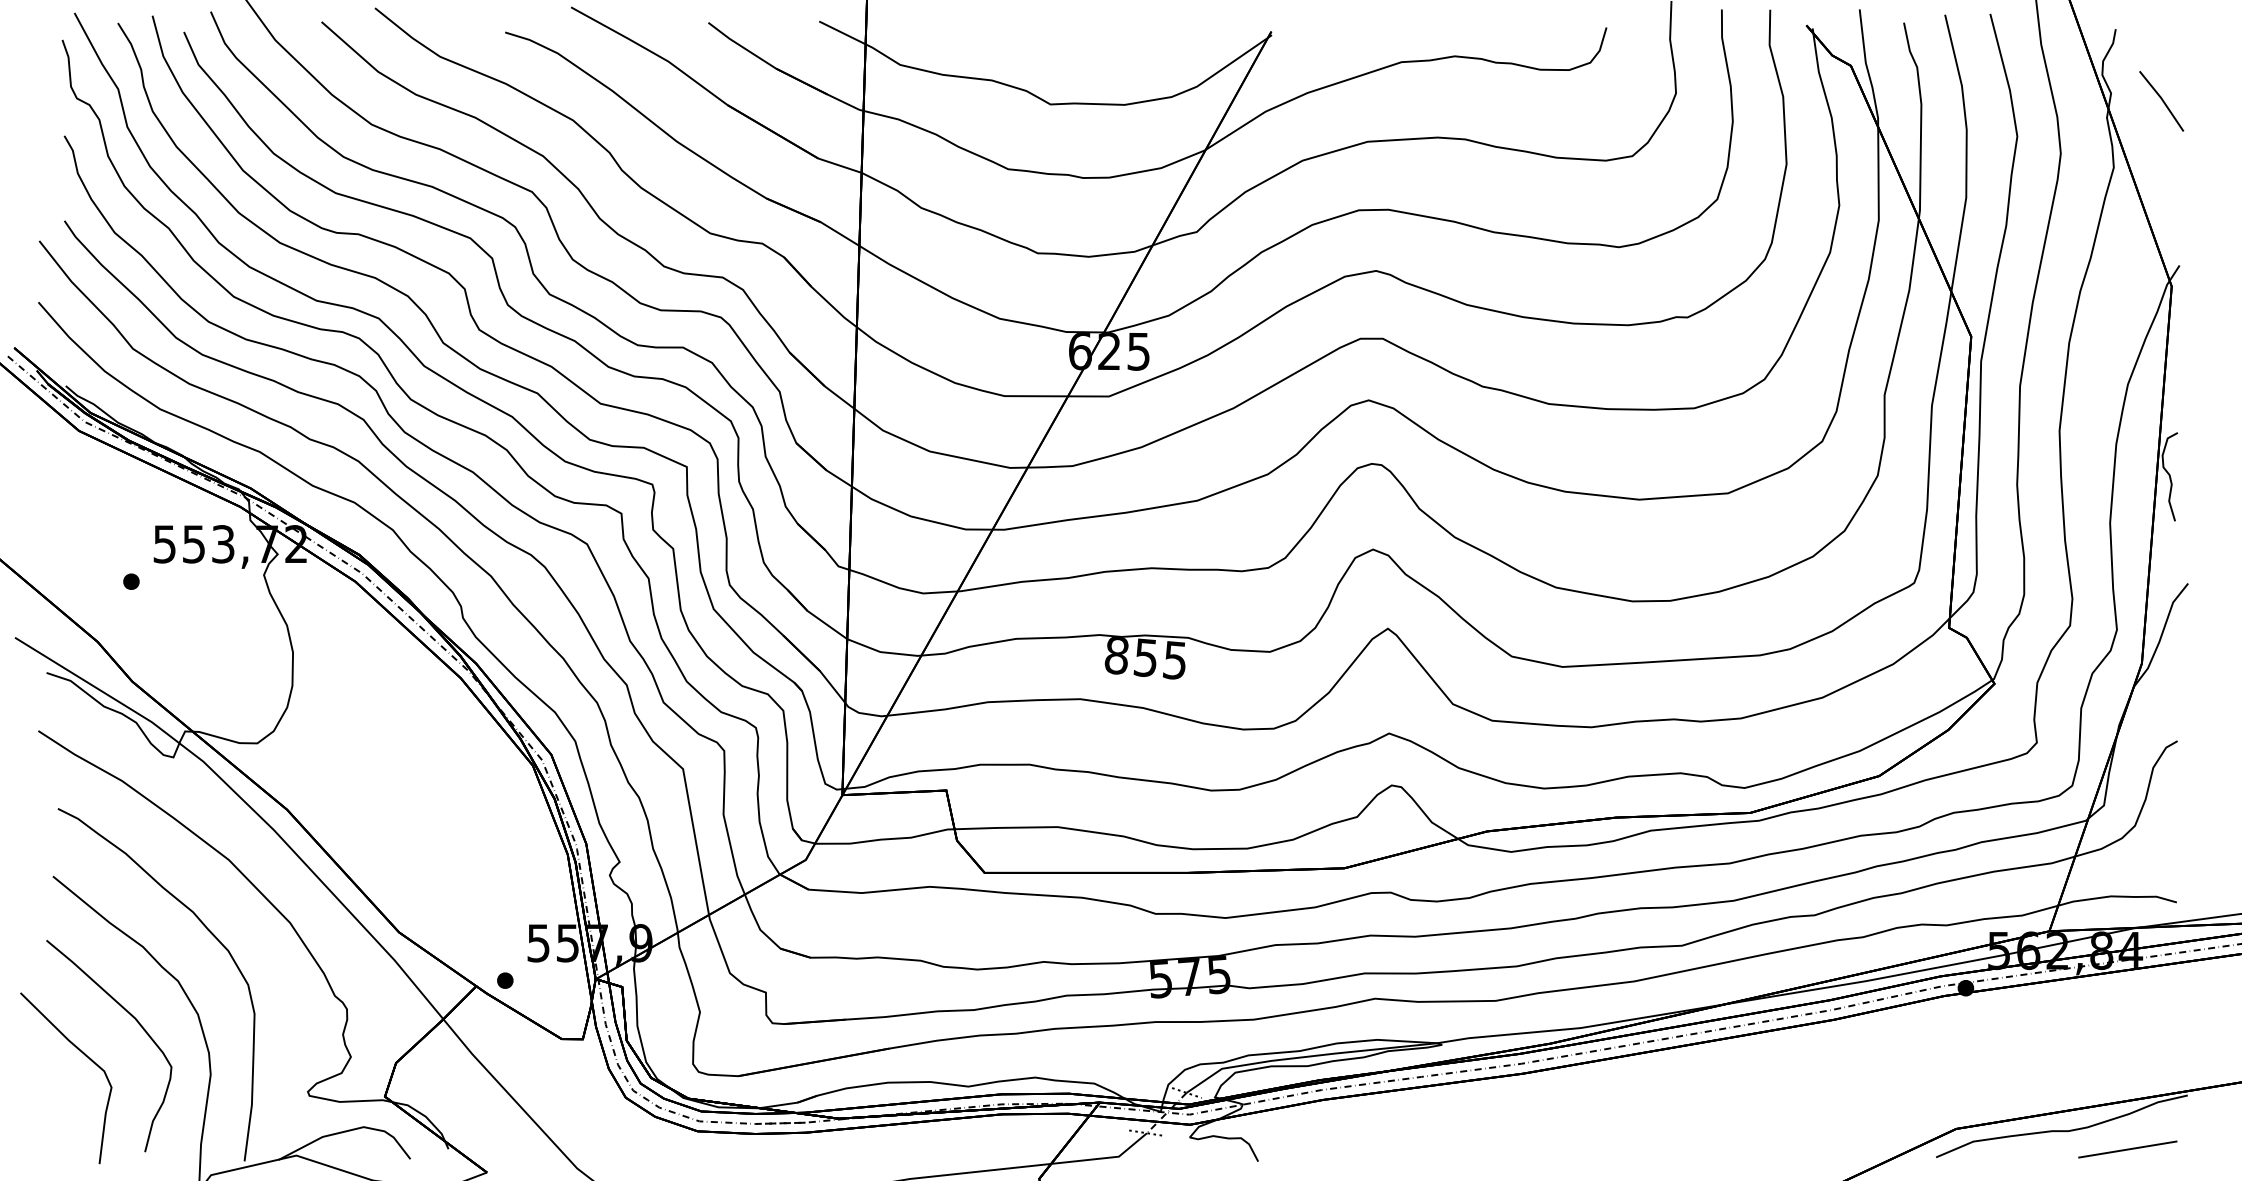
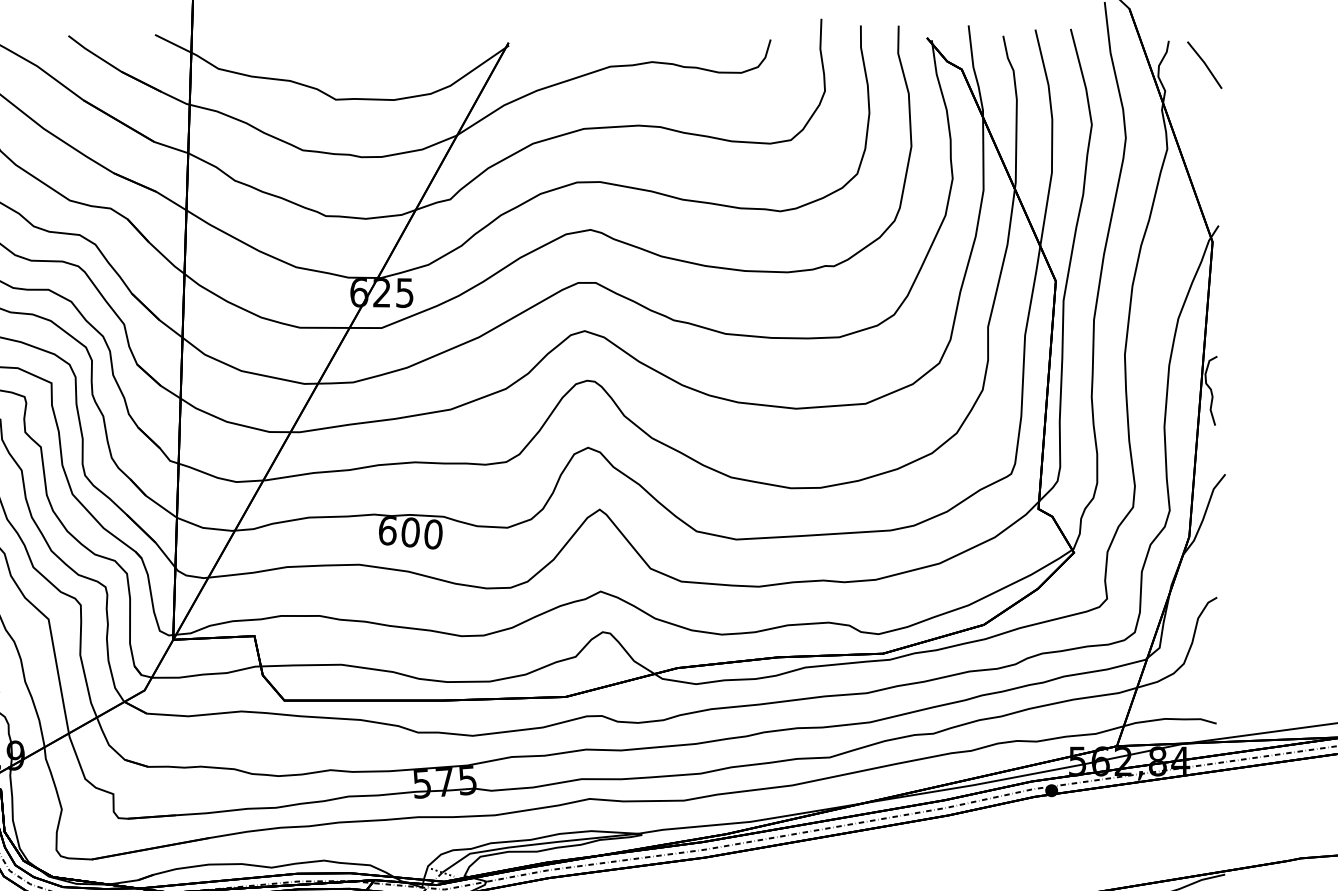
line: (2161, 100) -> (1204, 64), moved
text: (1145, 658) -> (410, 532), 855 -> 600

